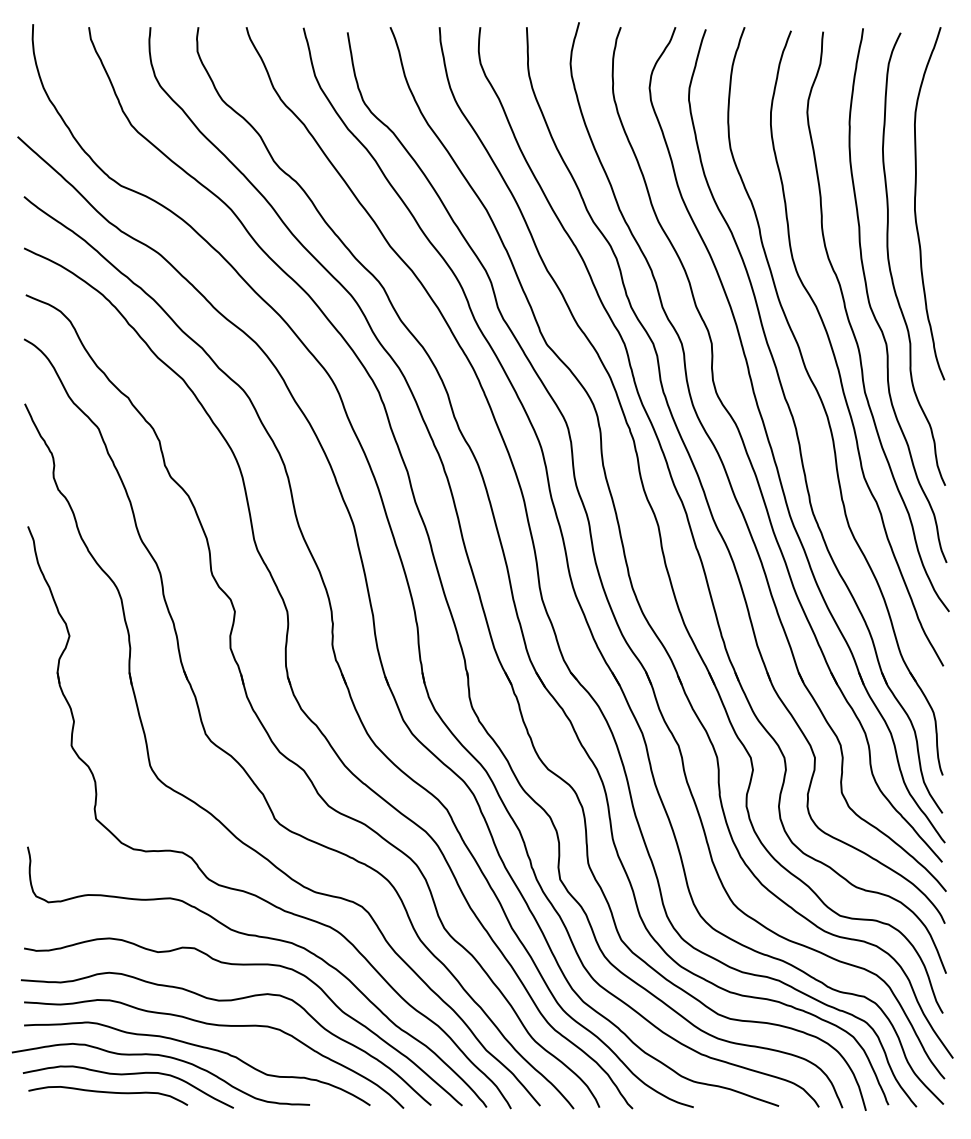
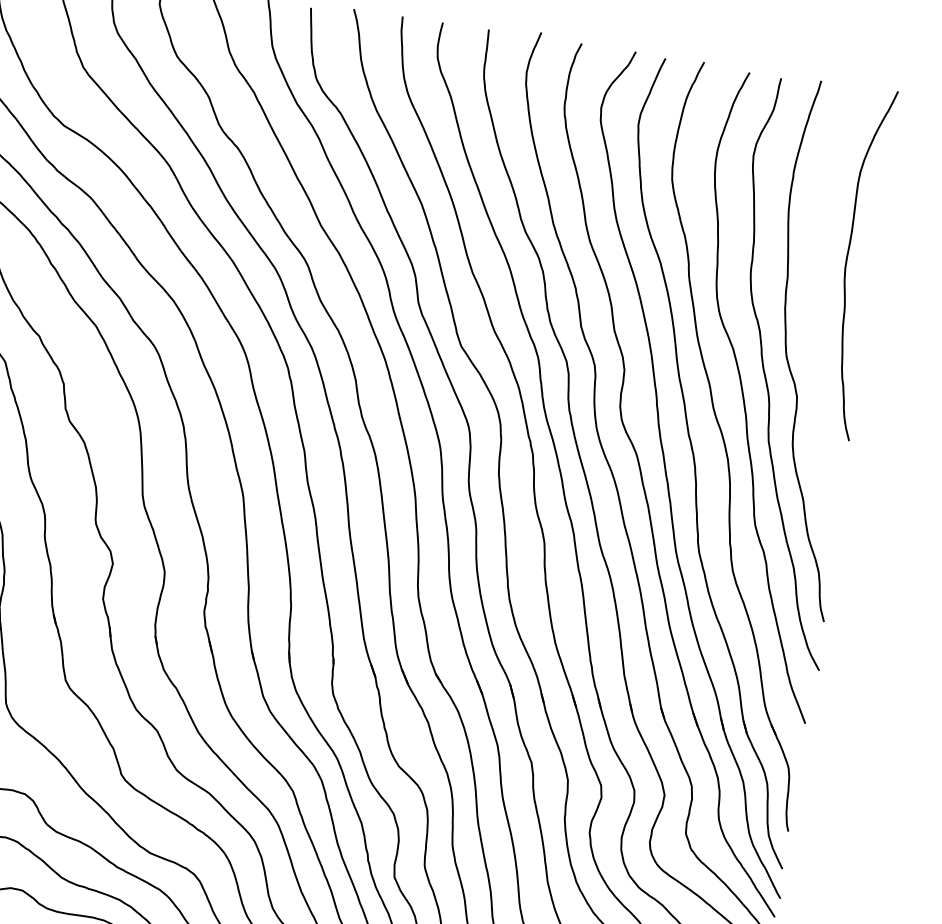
curve: (890, 264) -> (813, 318), removed

